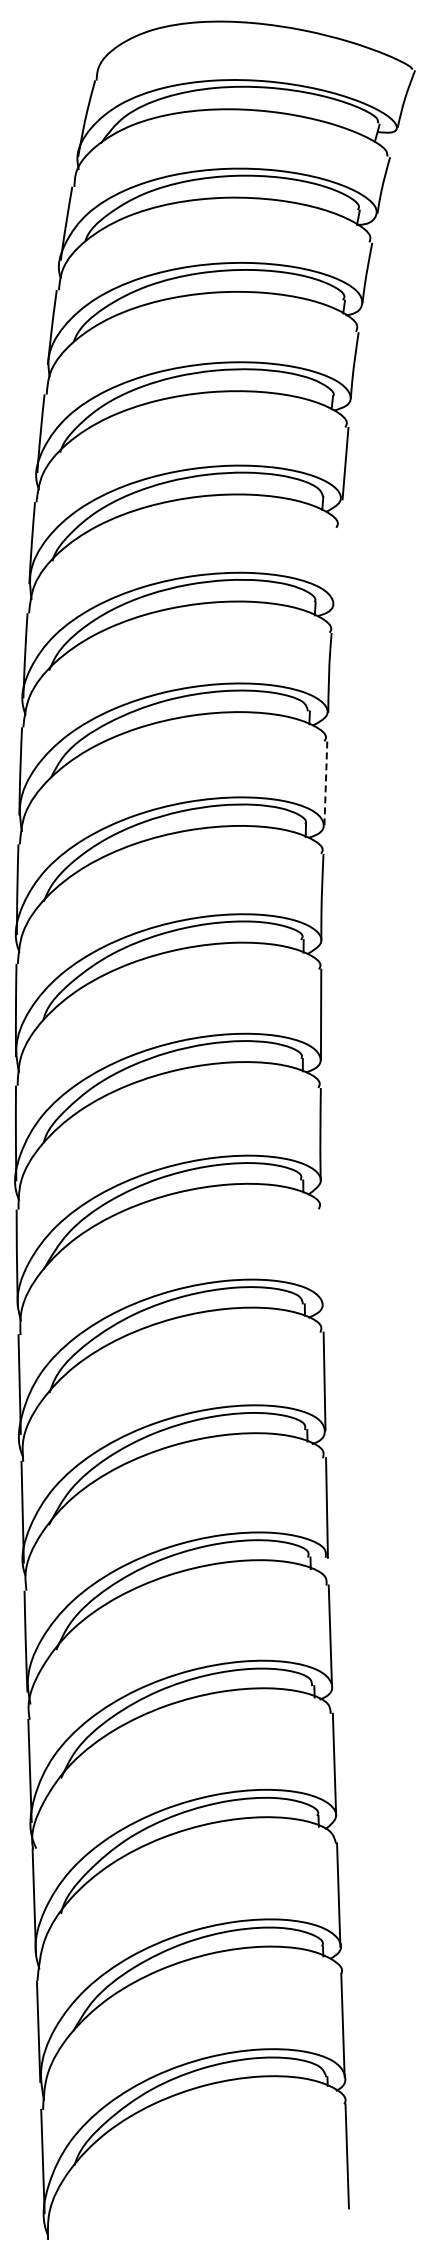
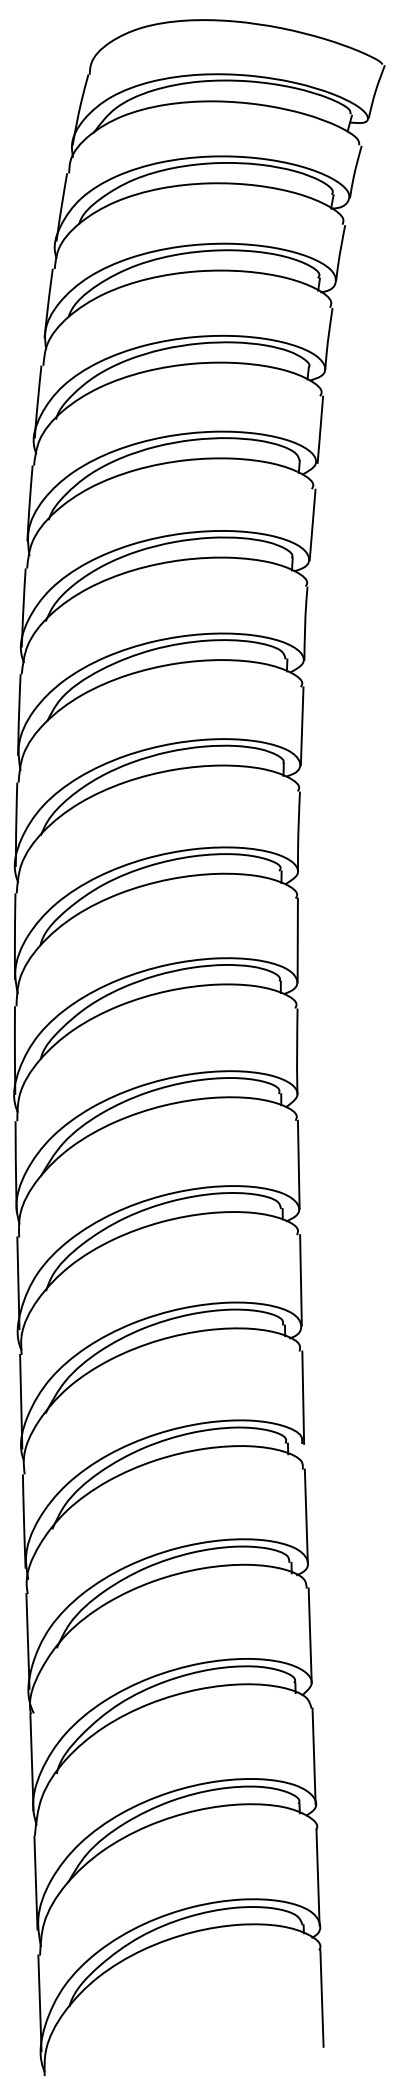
line: (337, 566) -> (312, 525), added
line: (325, 783) -> (301, 726), dashed -> solid
line: (322, 1256) -> (299, 1164), added

